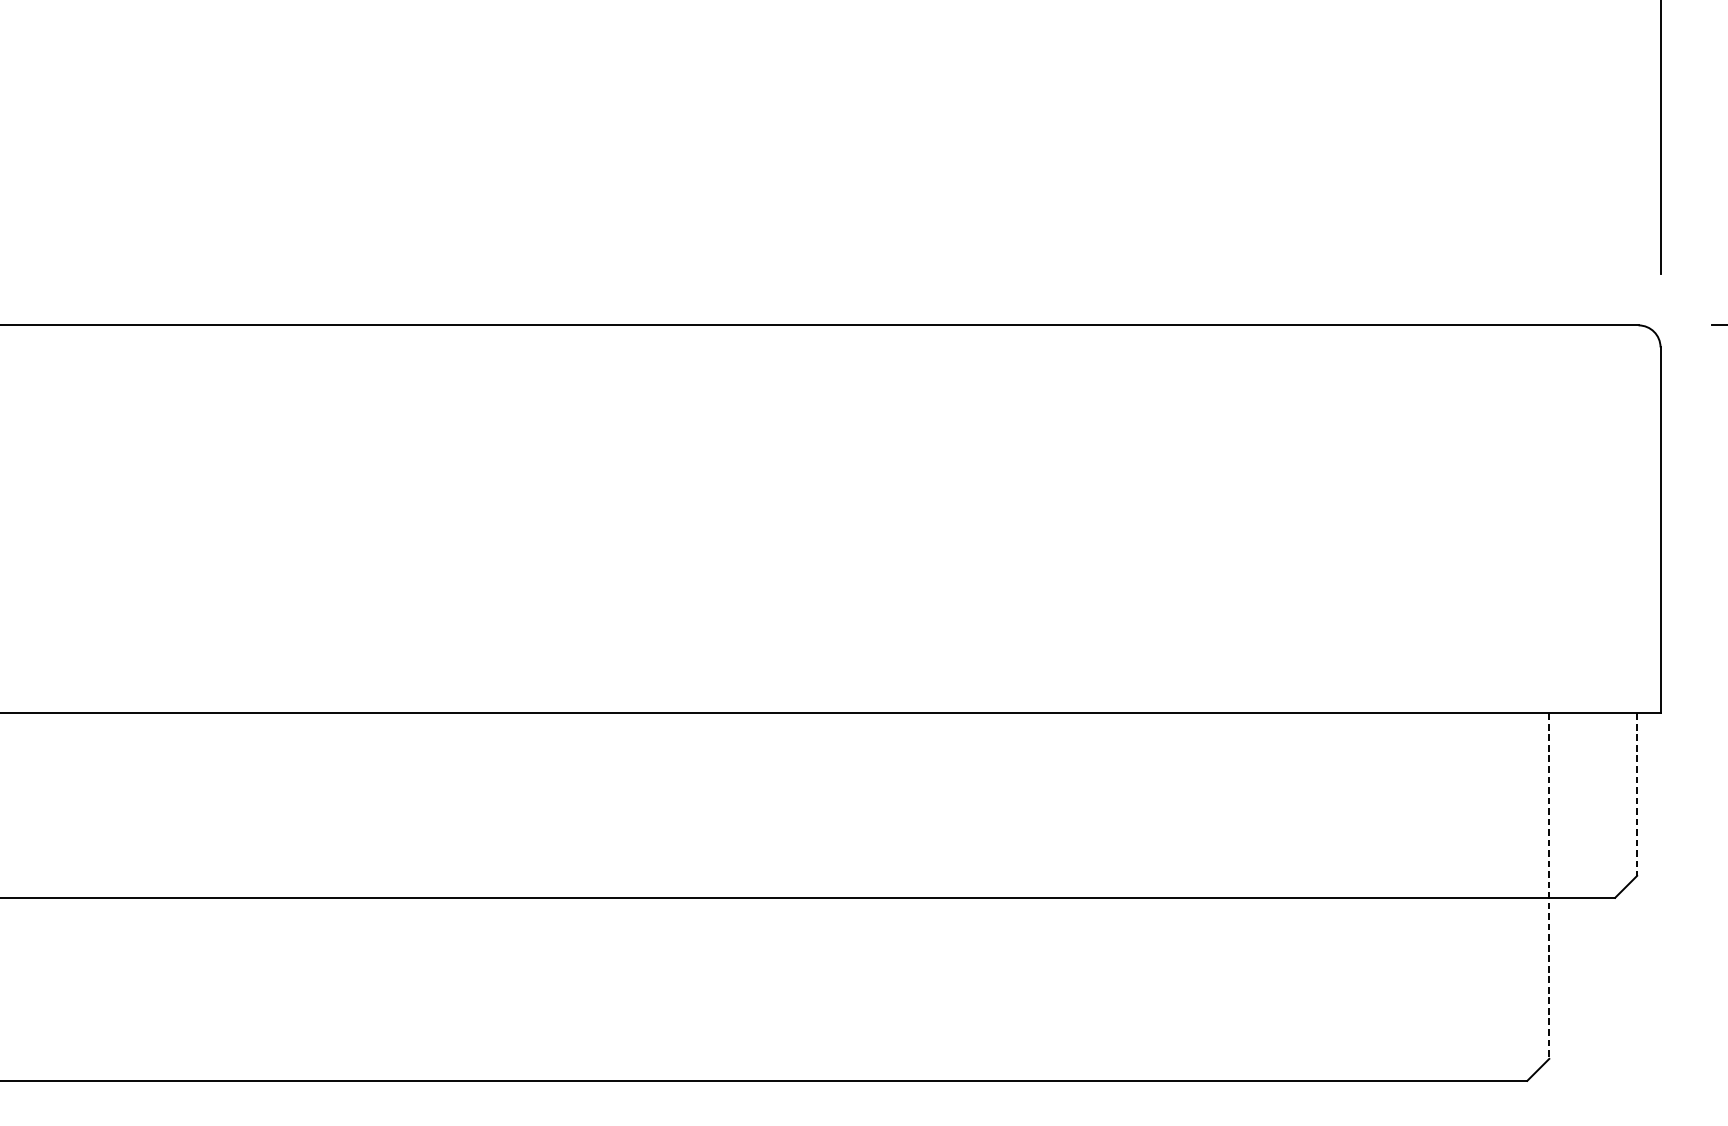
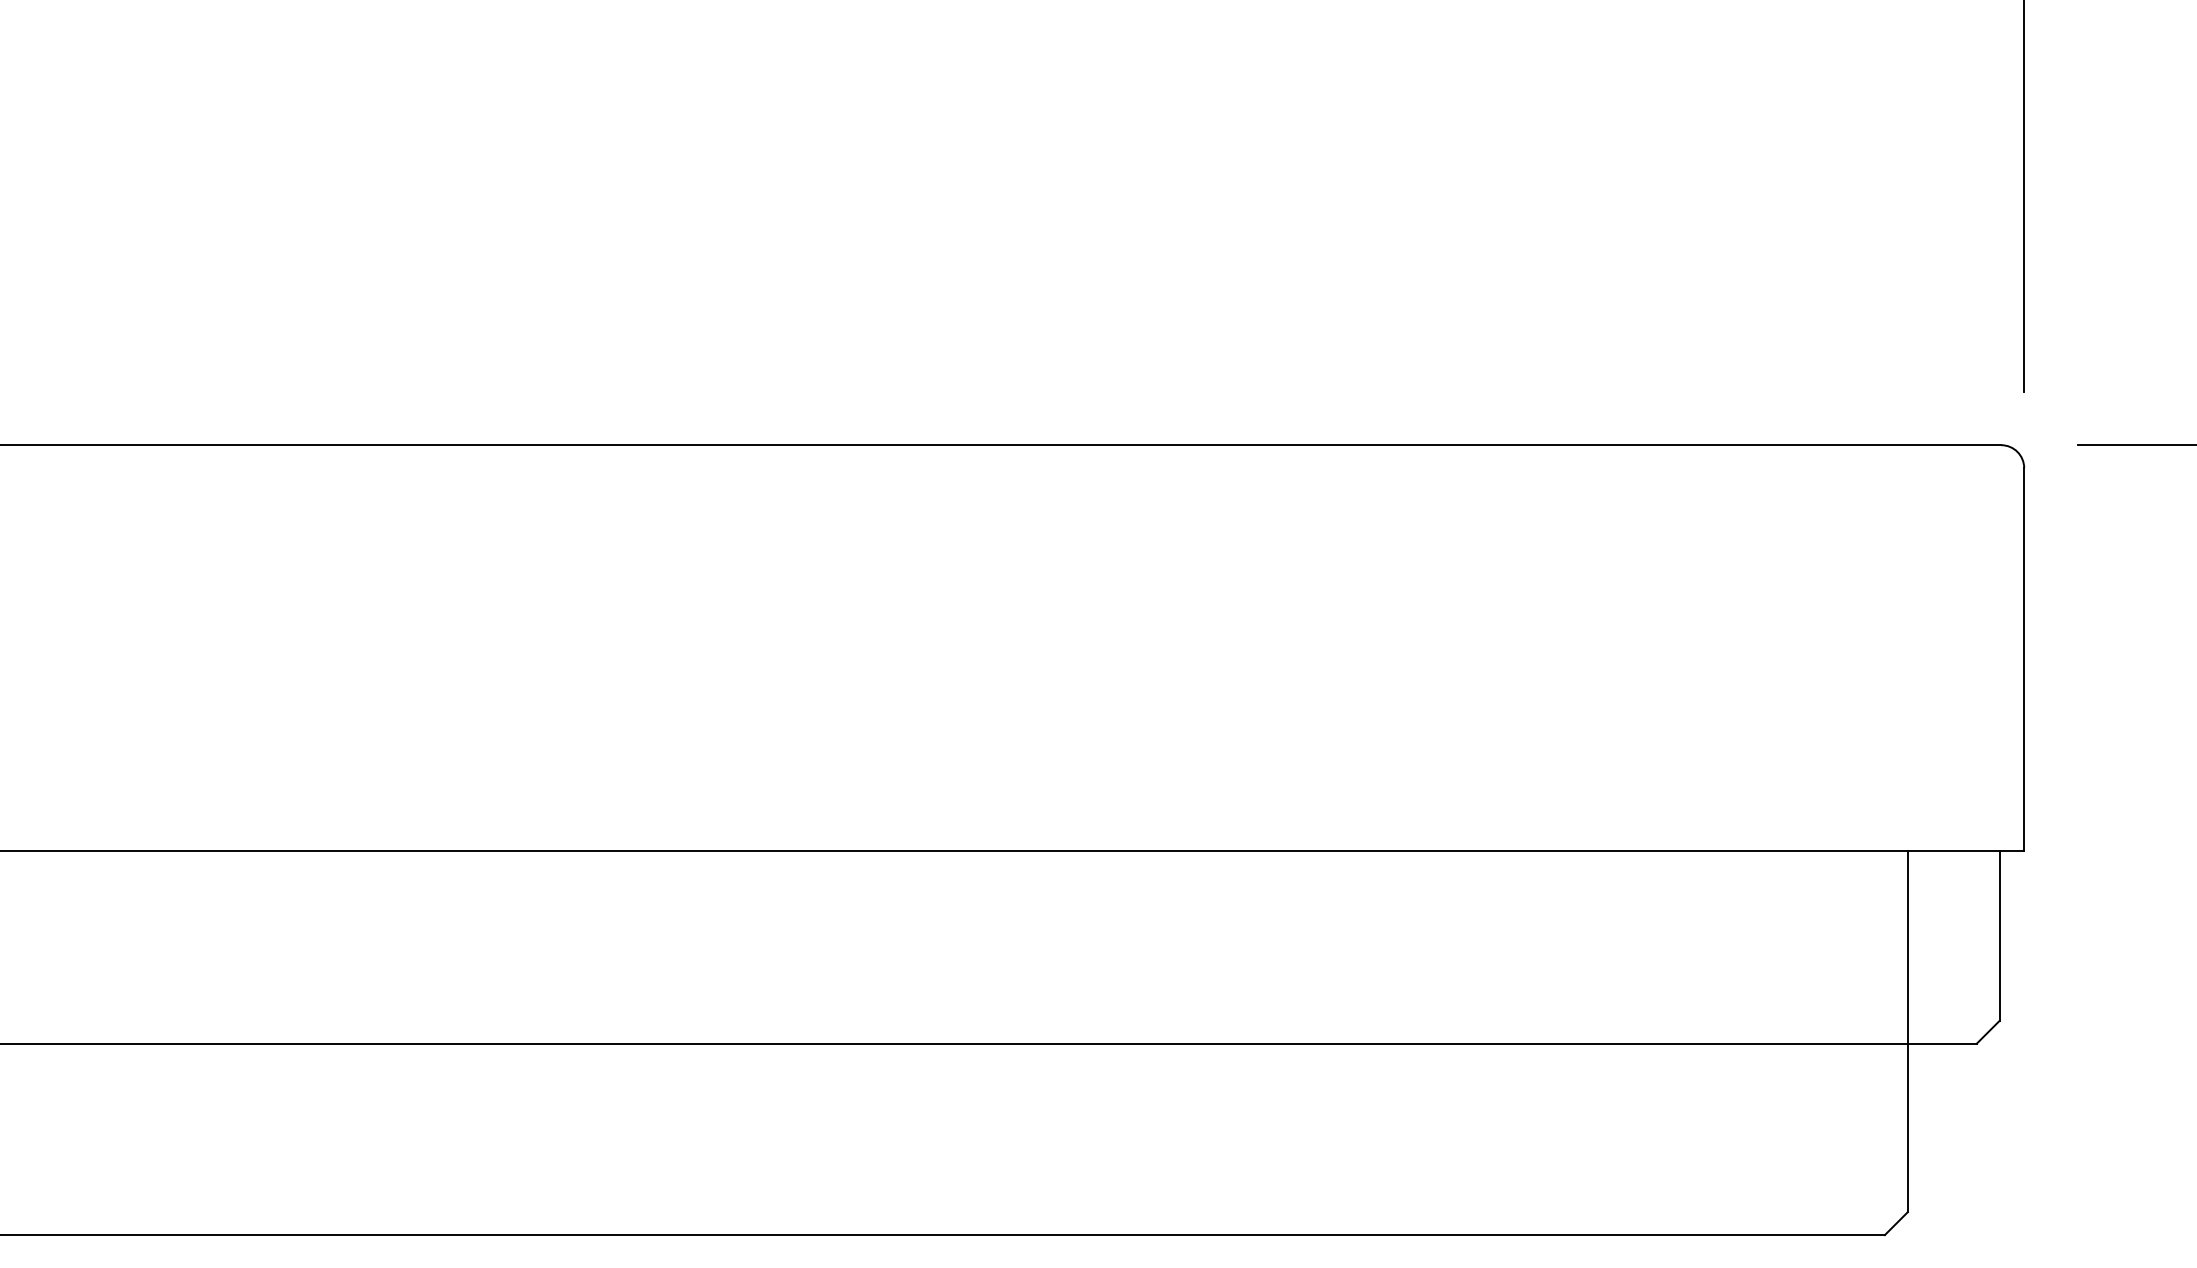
line: (1636, 794) -> (1999, 935), dashed -> solid
line: (1548, 886) -> (1907, 1031), dashed -> solid

